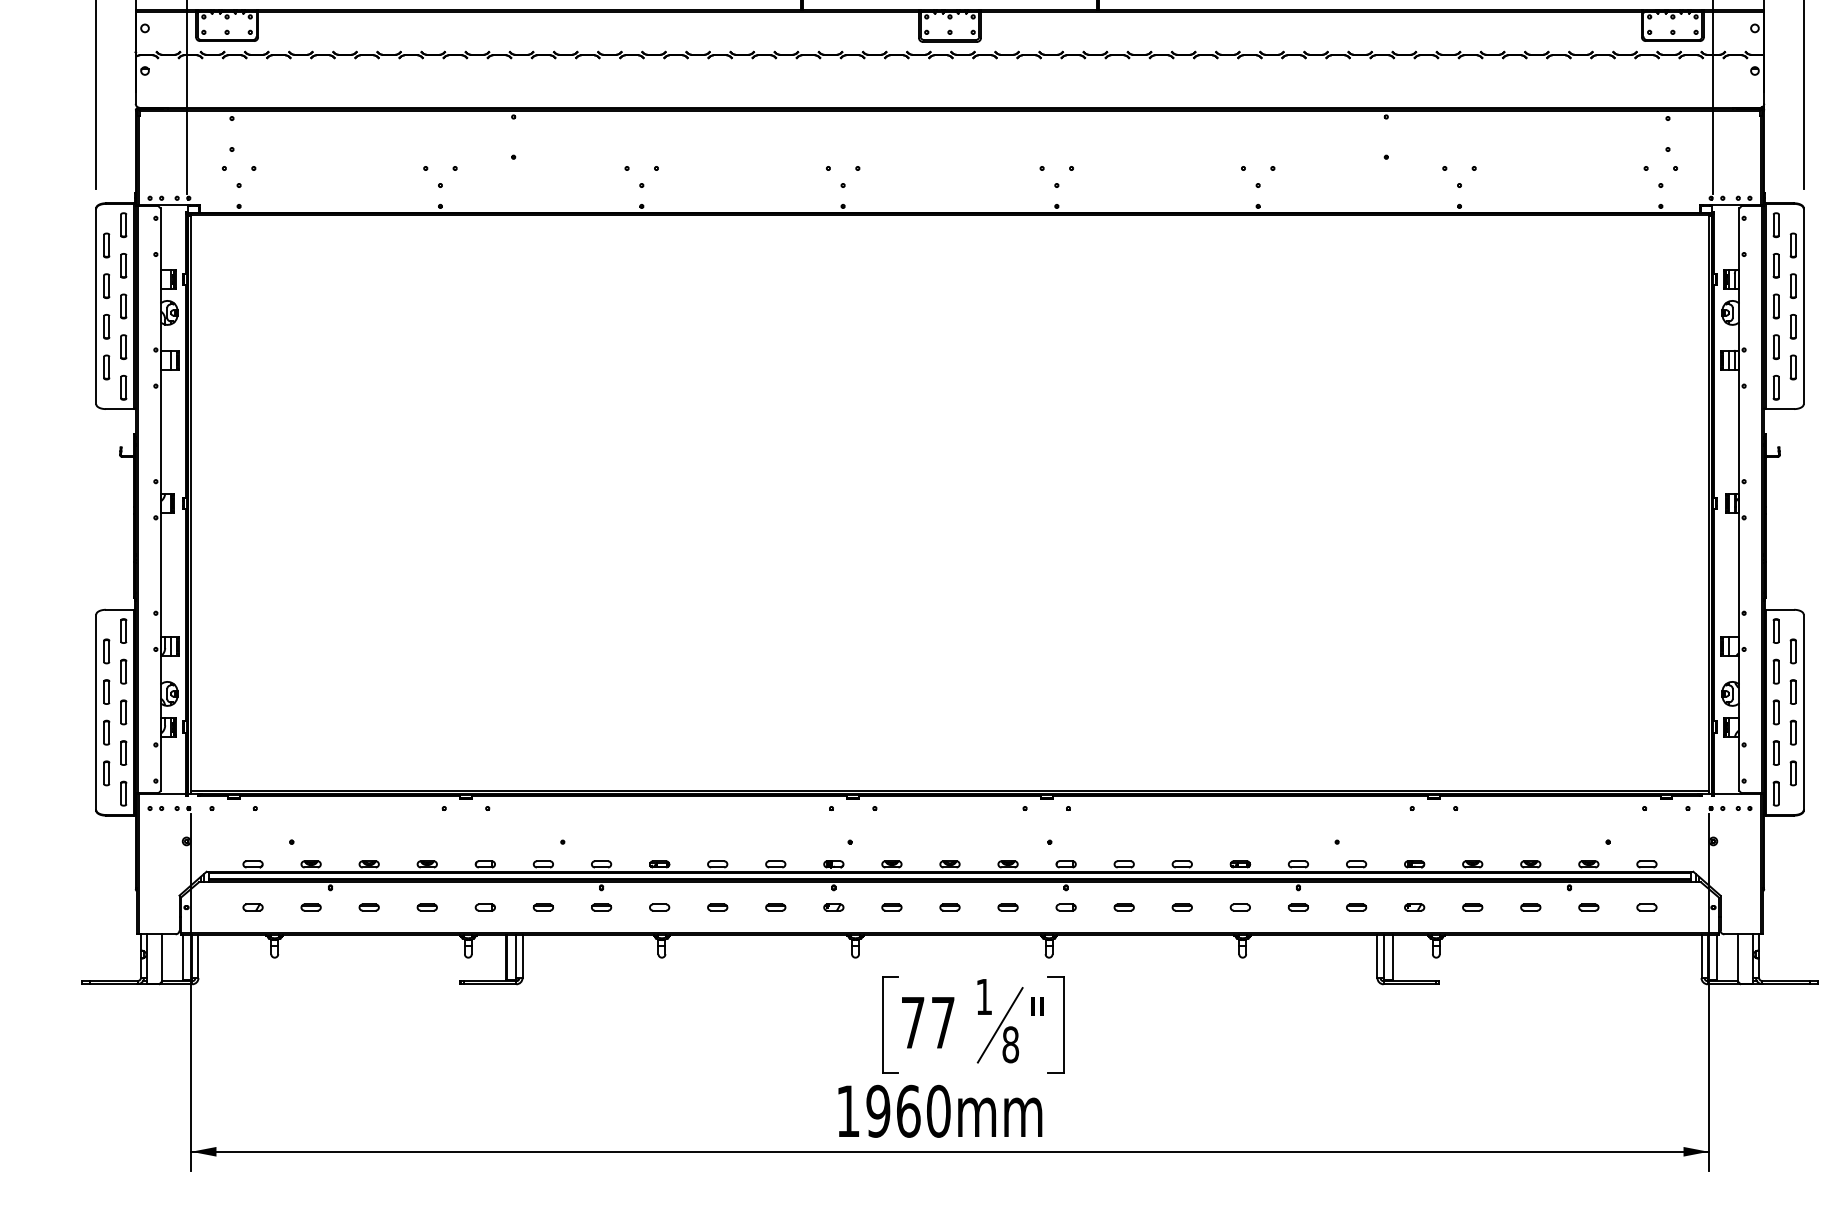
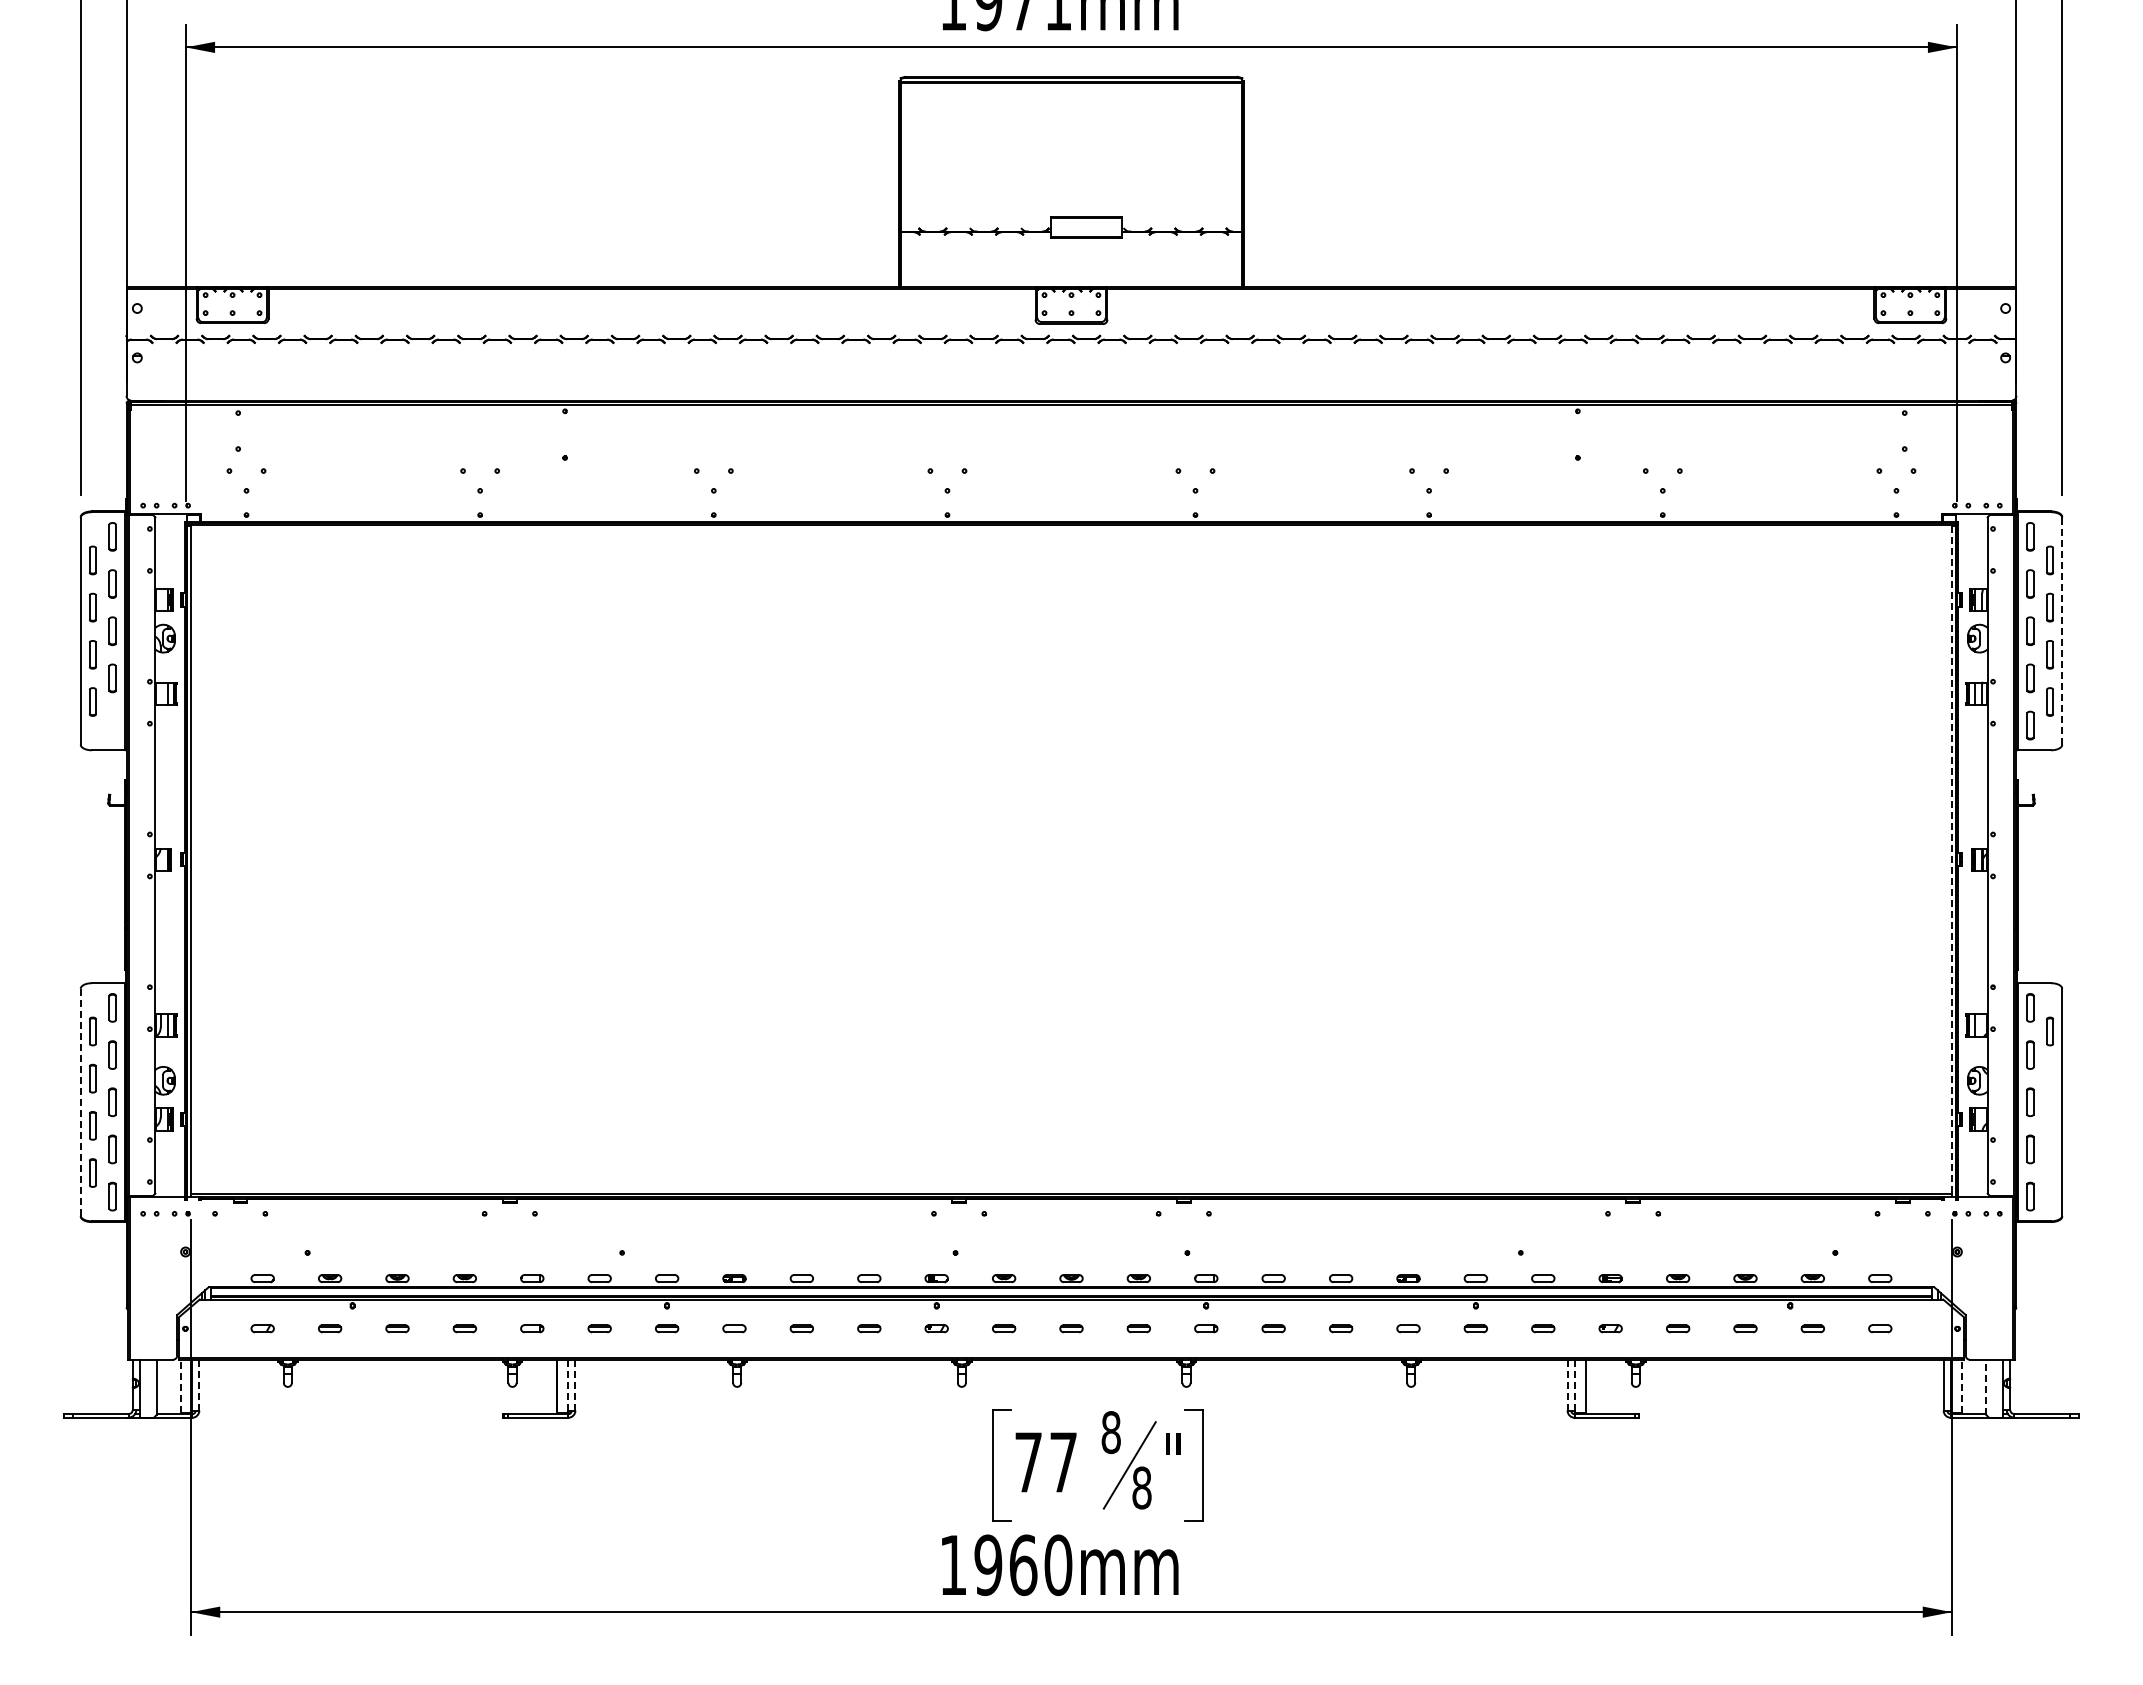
line: (1803, 305) -> (2062, 630), solid -> dashed
part: (123, 387) -> (112, 725), removed
line: (1708, 504) -> (1951, 861), solid -> dashed
part: (1792, 691) -> (2049, 1078), removed
line: (96, 711) -> (80, 1101), solid -> dashed
part: (1792, 732) -> (2049, 1125), removed
part: (1792, 772) -> (2049, 1172), removed
line: (198, 955) -> (199, 1384), solid -> dashed
line: (516, 955) -> (568, 1384), solid -> dashed
line: (522, 955) -> (575, 1384), solid -> dashed
line: (1377, 955) -> (1567, 1384), solid -> dashed
line: (1383, 955) -> (1574, 1384), solid -> dashed
line: (183, 957) -> (181, 1386), solid -> dashed
line: (1716, 957) -> (1961, 1386), solid -> dashed
line: (1738, 957) -> (1986, 1386), solid -> dashed
text: (983, 996) -> (1110, 1432), 1 -> 8

